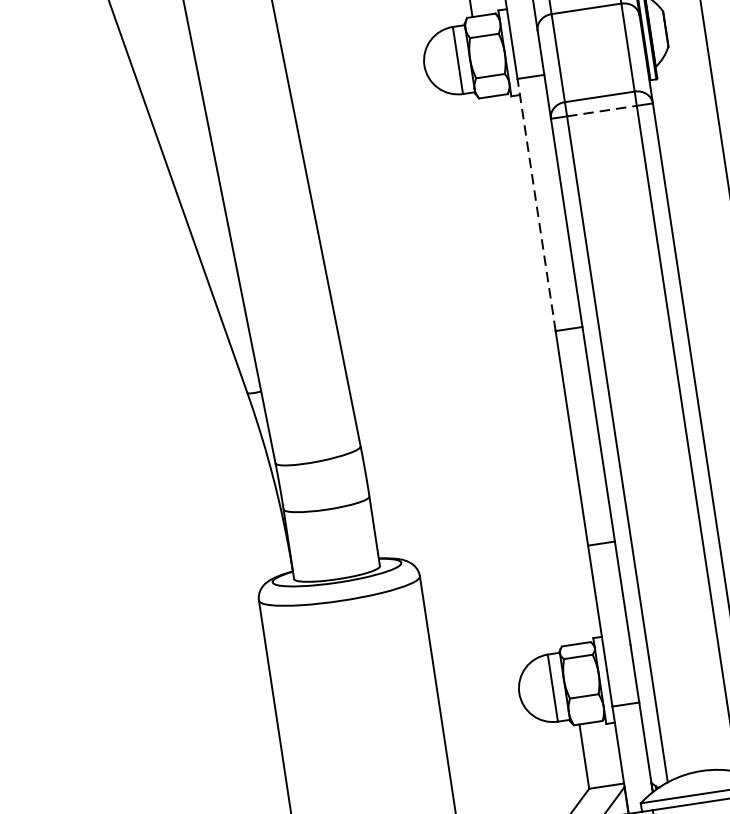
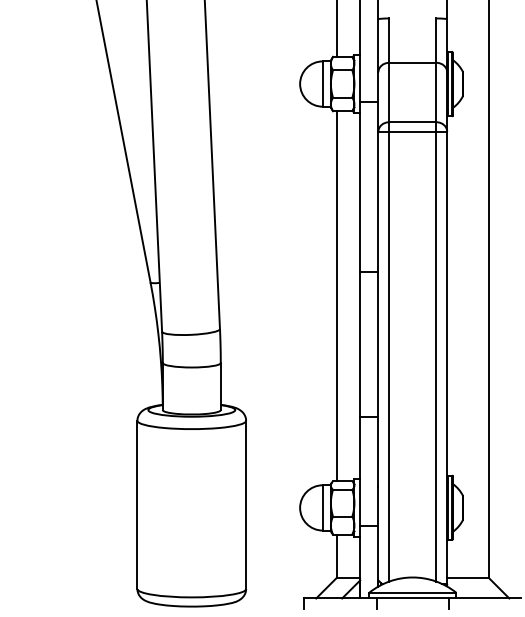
line: (601, 110) -> (412, 131), dashed -> solid
line: (536, 203) -> (360, 186), dashed -> solid
line: (525, 372) -> (336, 296), added

